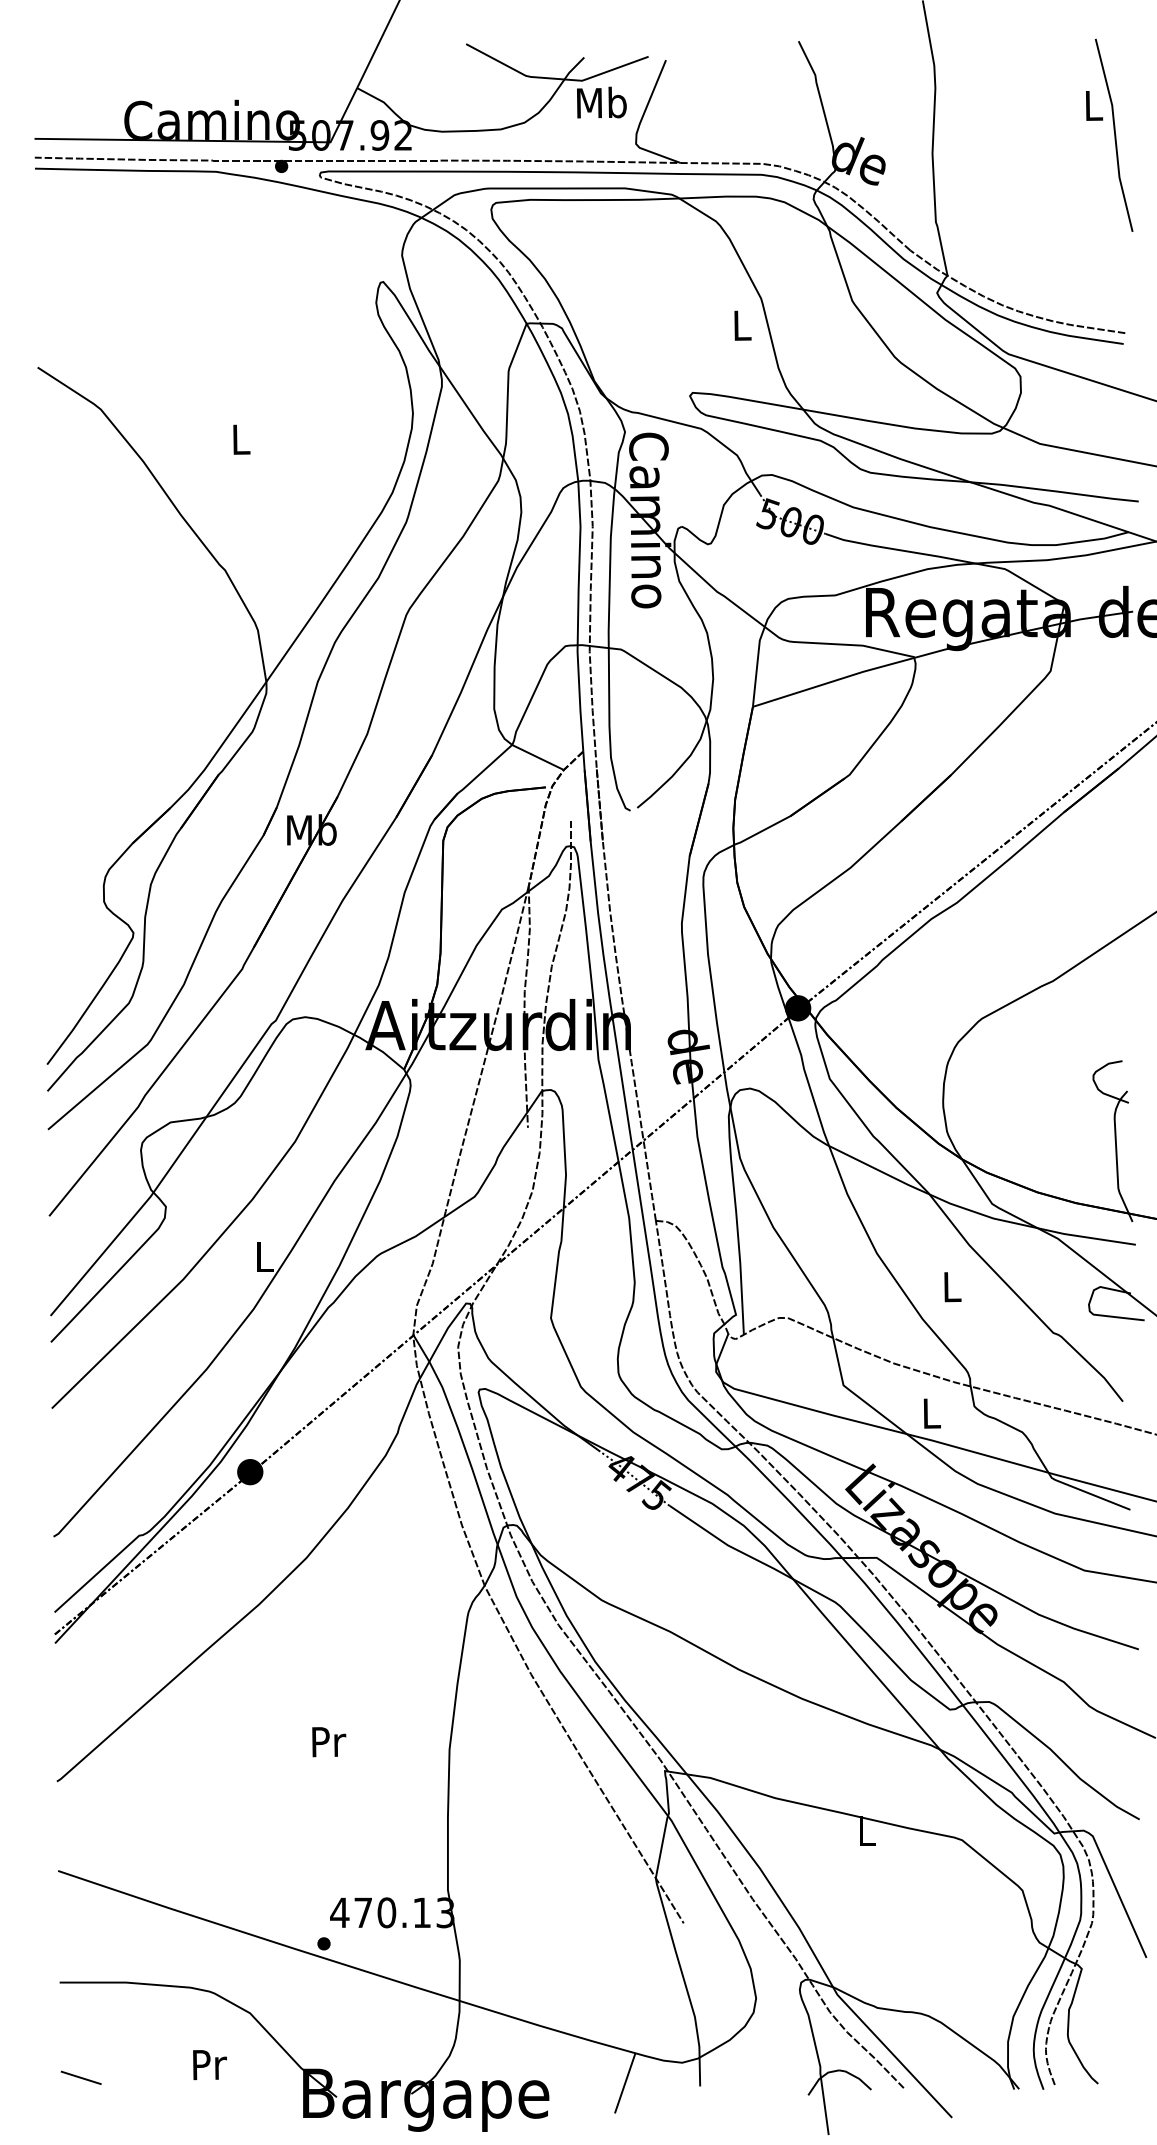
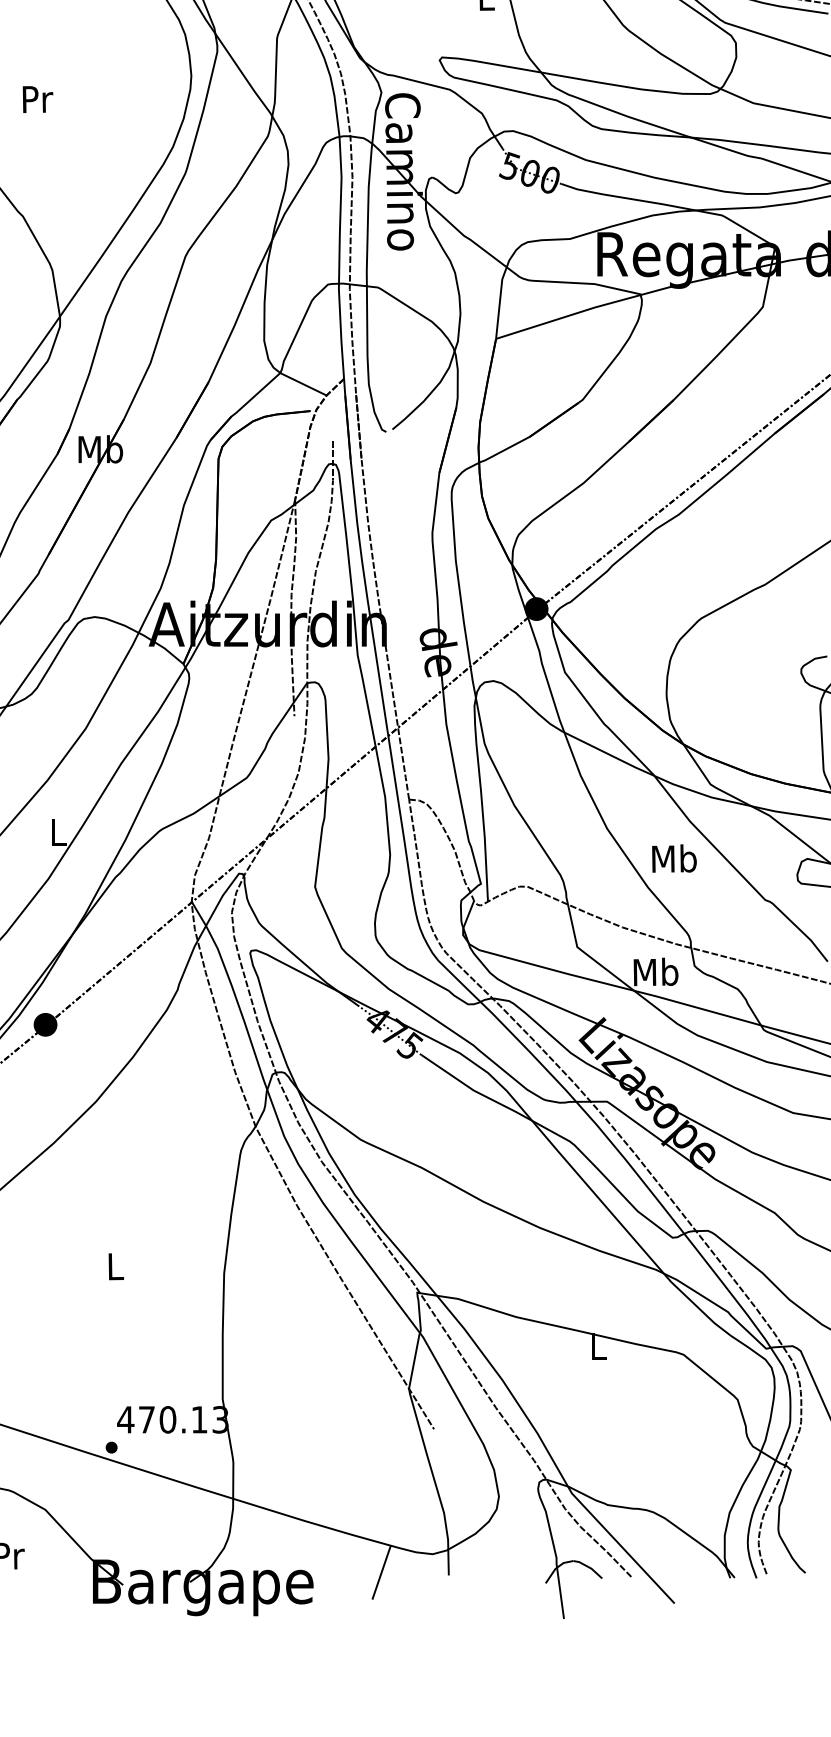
text: (241, 439) -> (37, 99), L -> Pr
text: (951, 1286) -> (674, 858), L -> Mb
text: (931, 1412) -> (656, 971), L -> Mb
text: (329, 1742) -> (116, 1267), Pr -> L

